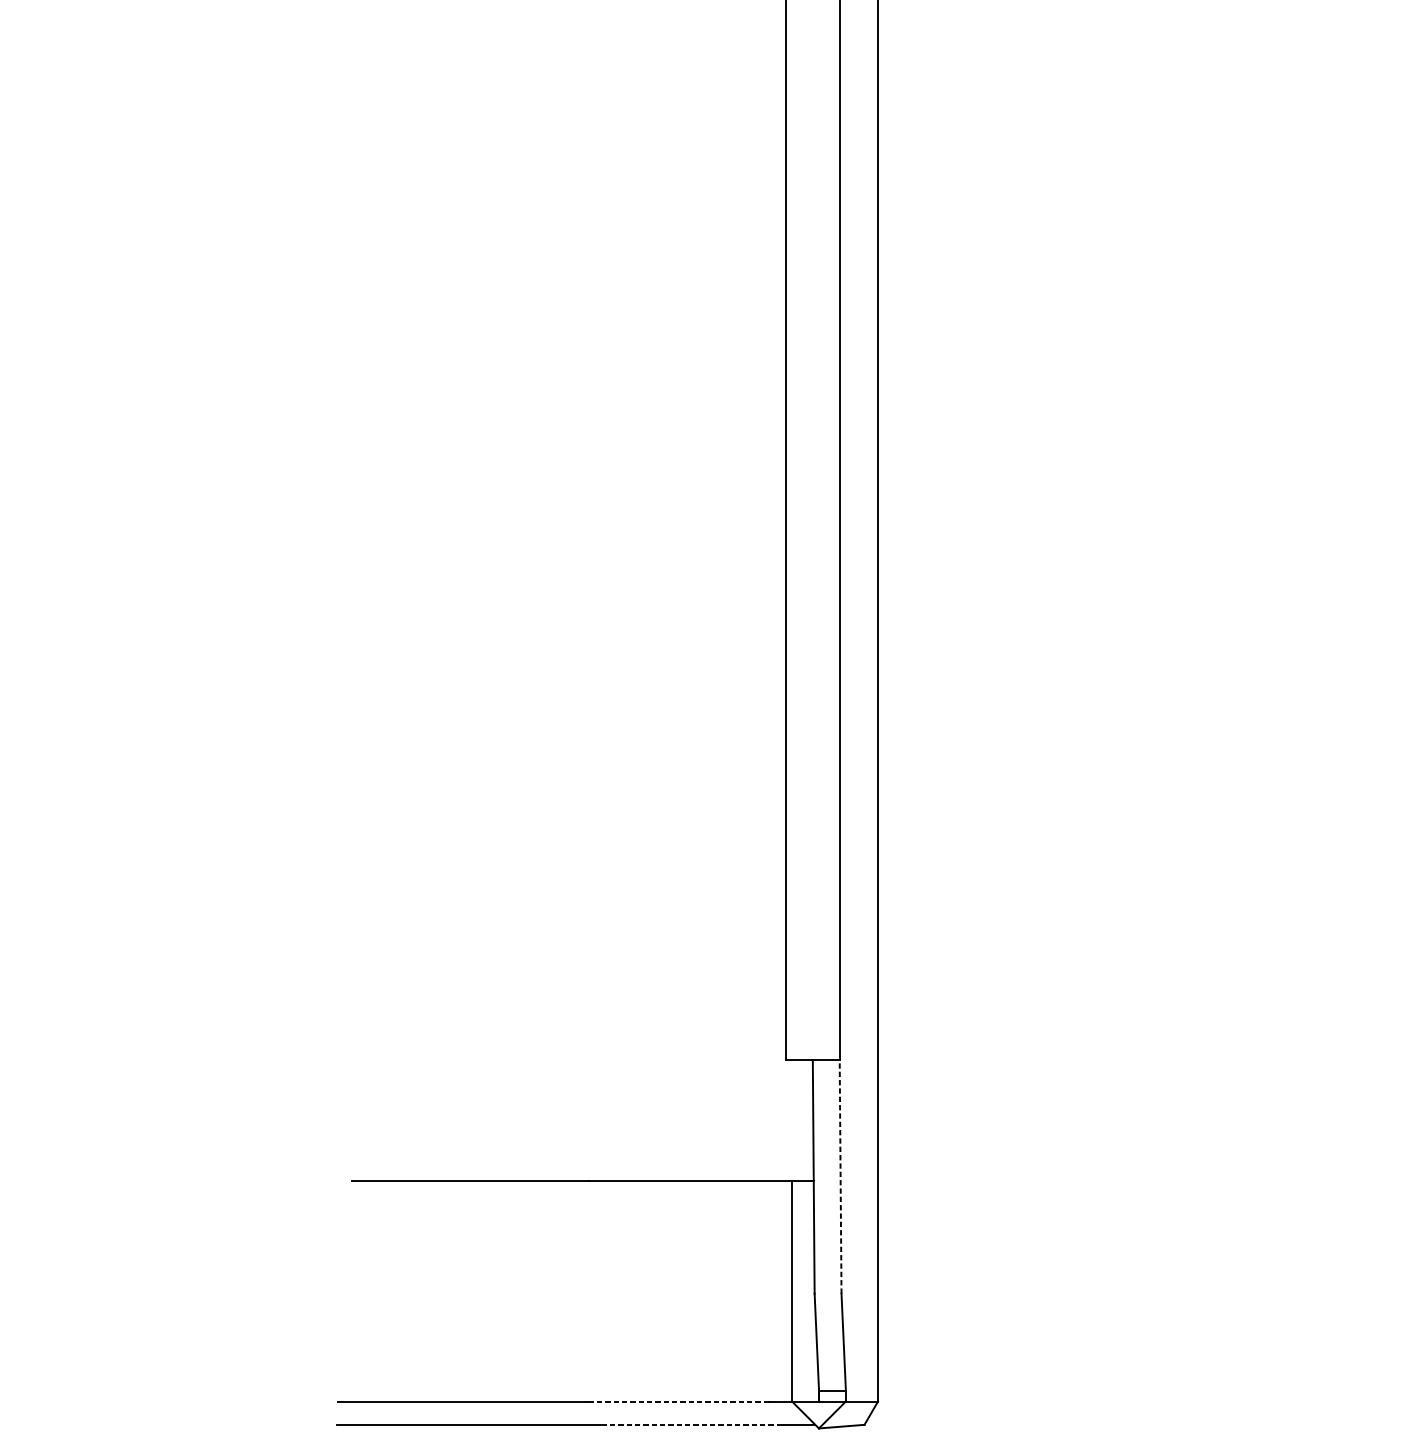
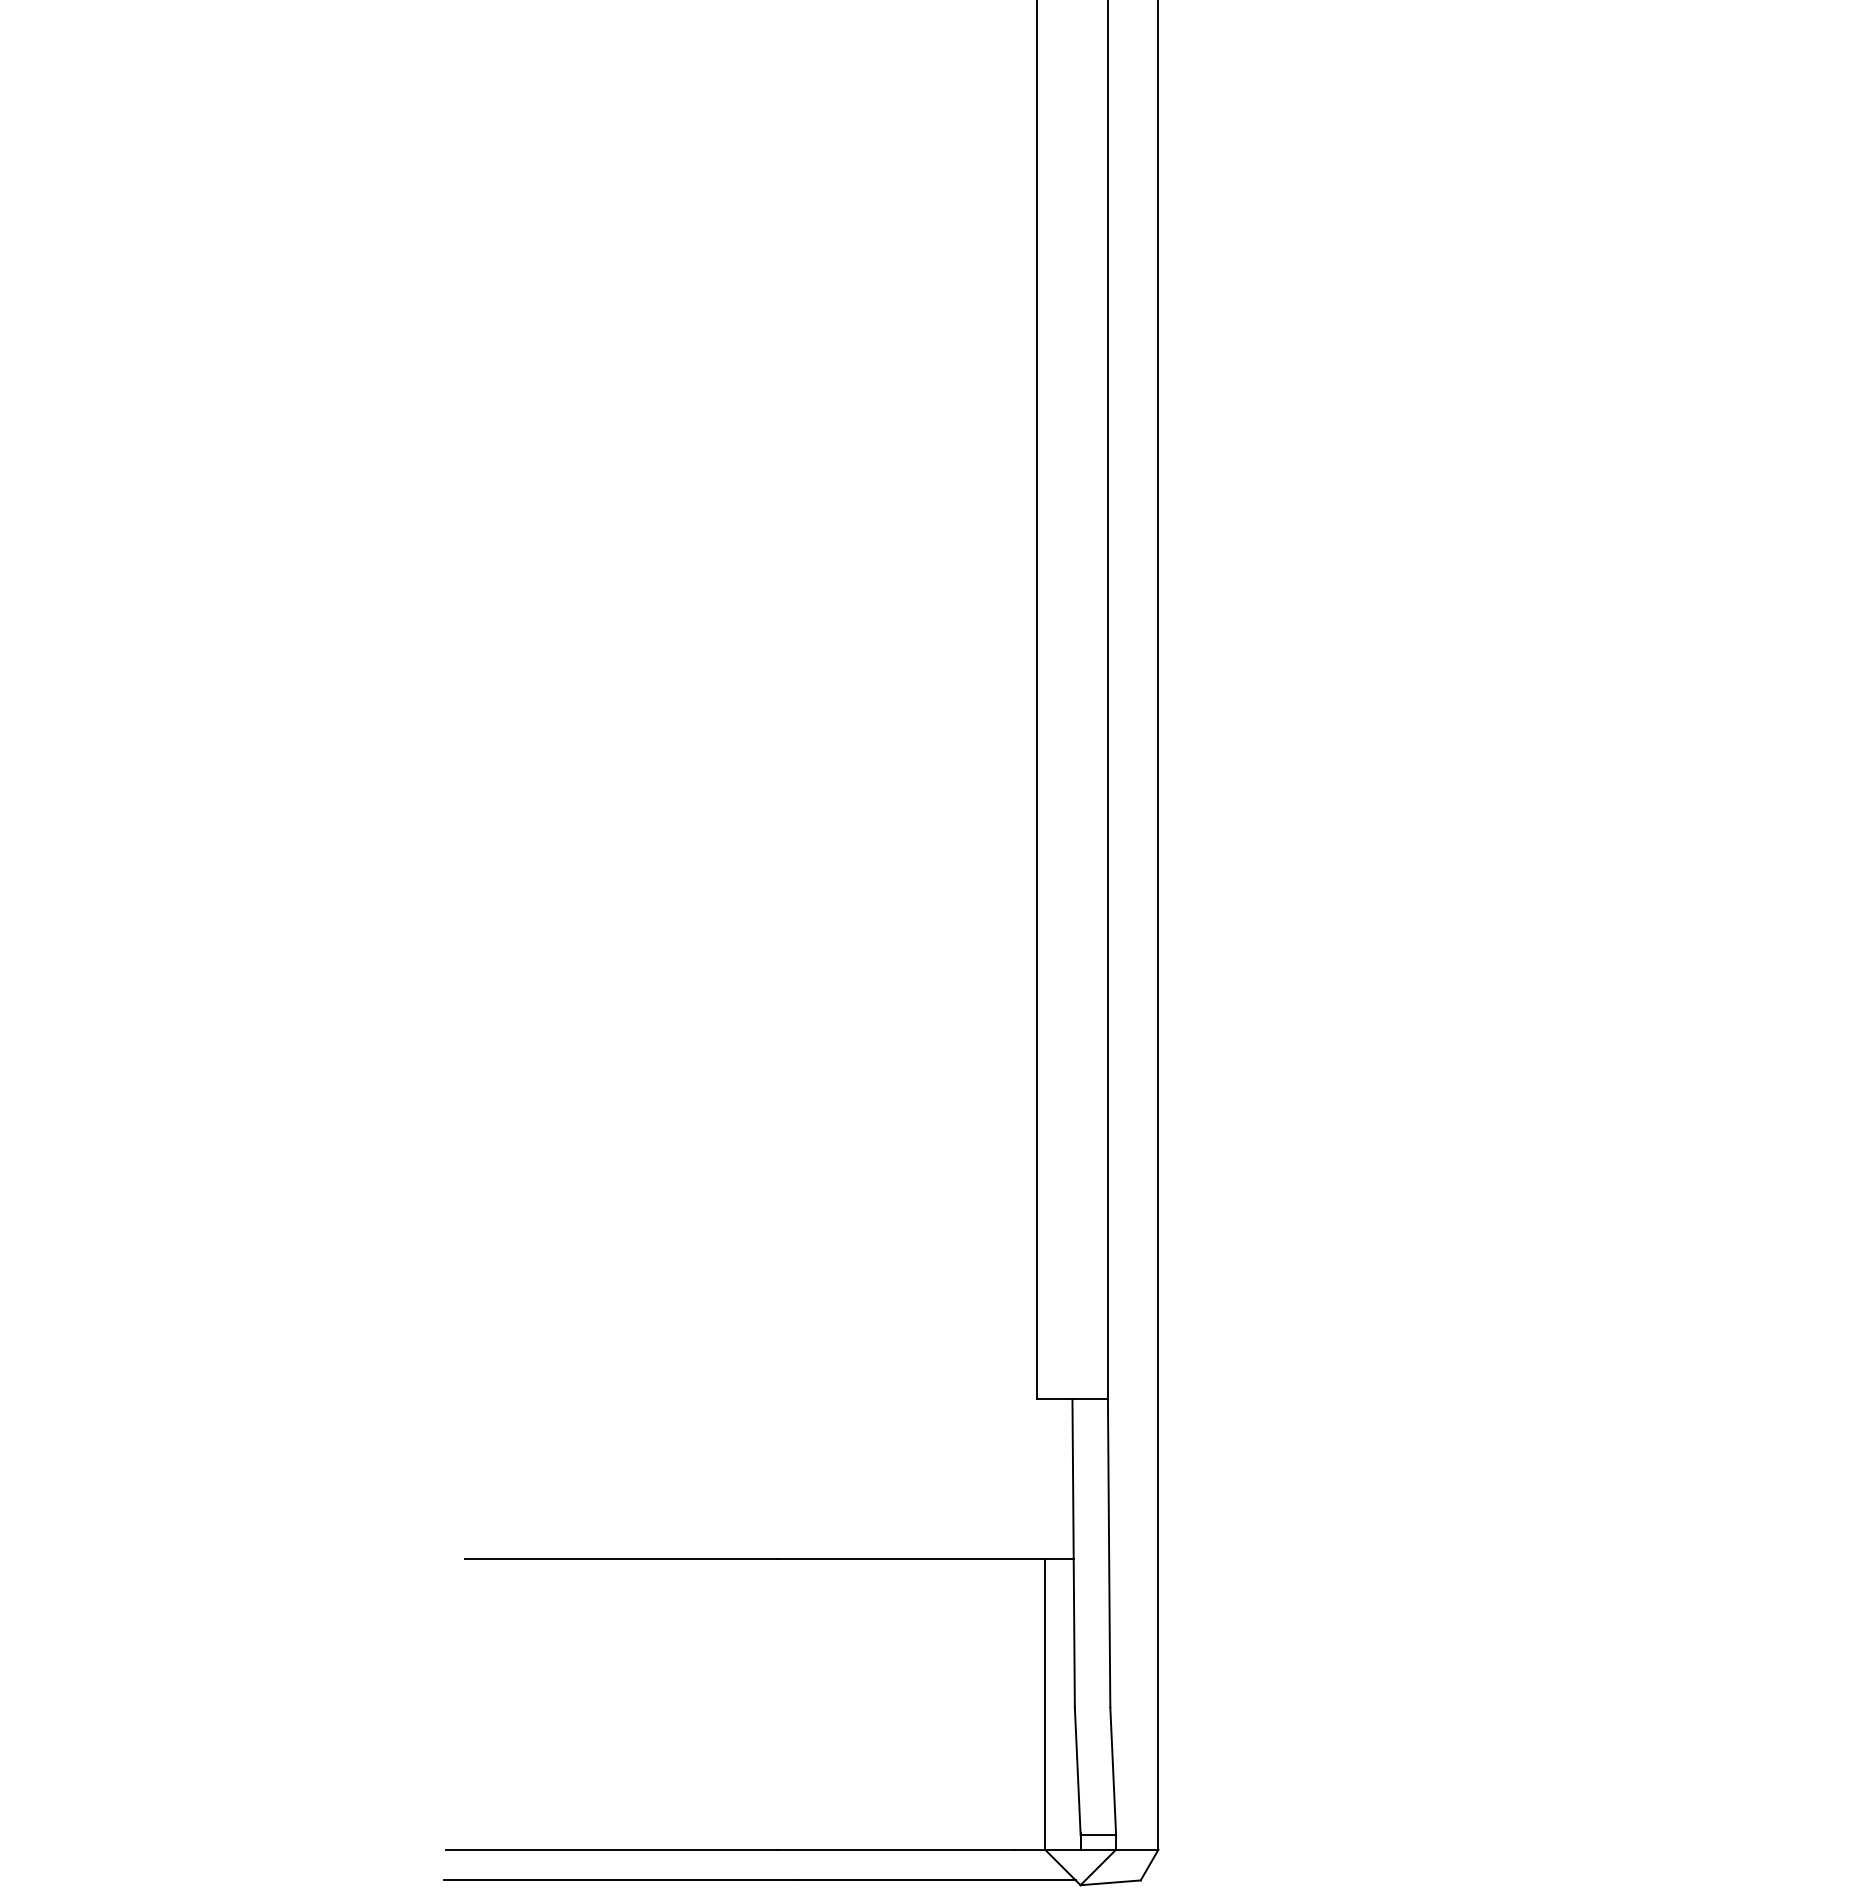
line: (840, 1176) -> (1109, 1552), dashed -> solid
line: (678, 1401) -> (895, 1849), dashed -> solid
line: (691, 1424) -> (912, 1880), dashed -> solid

